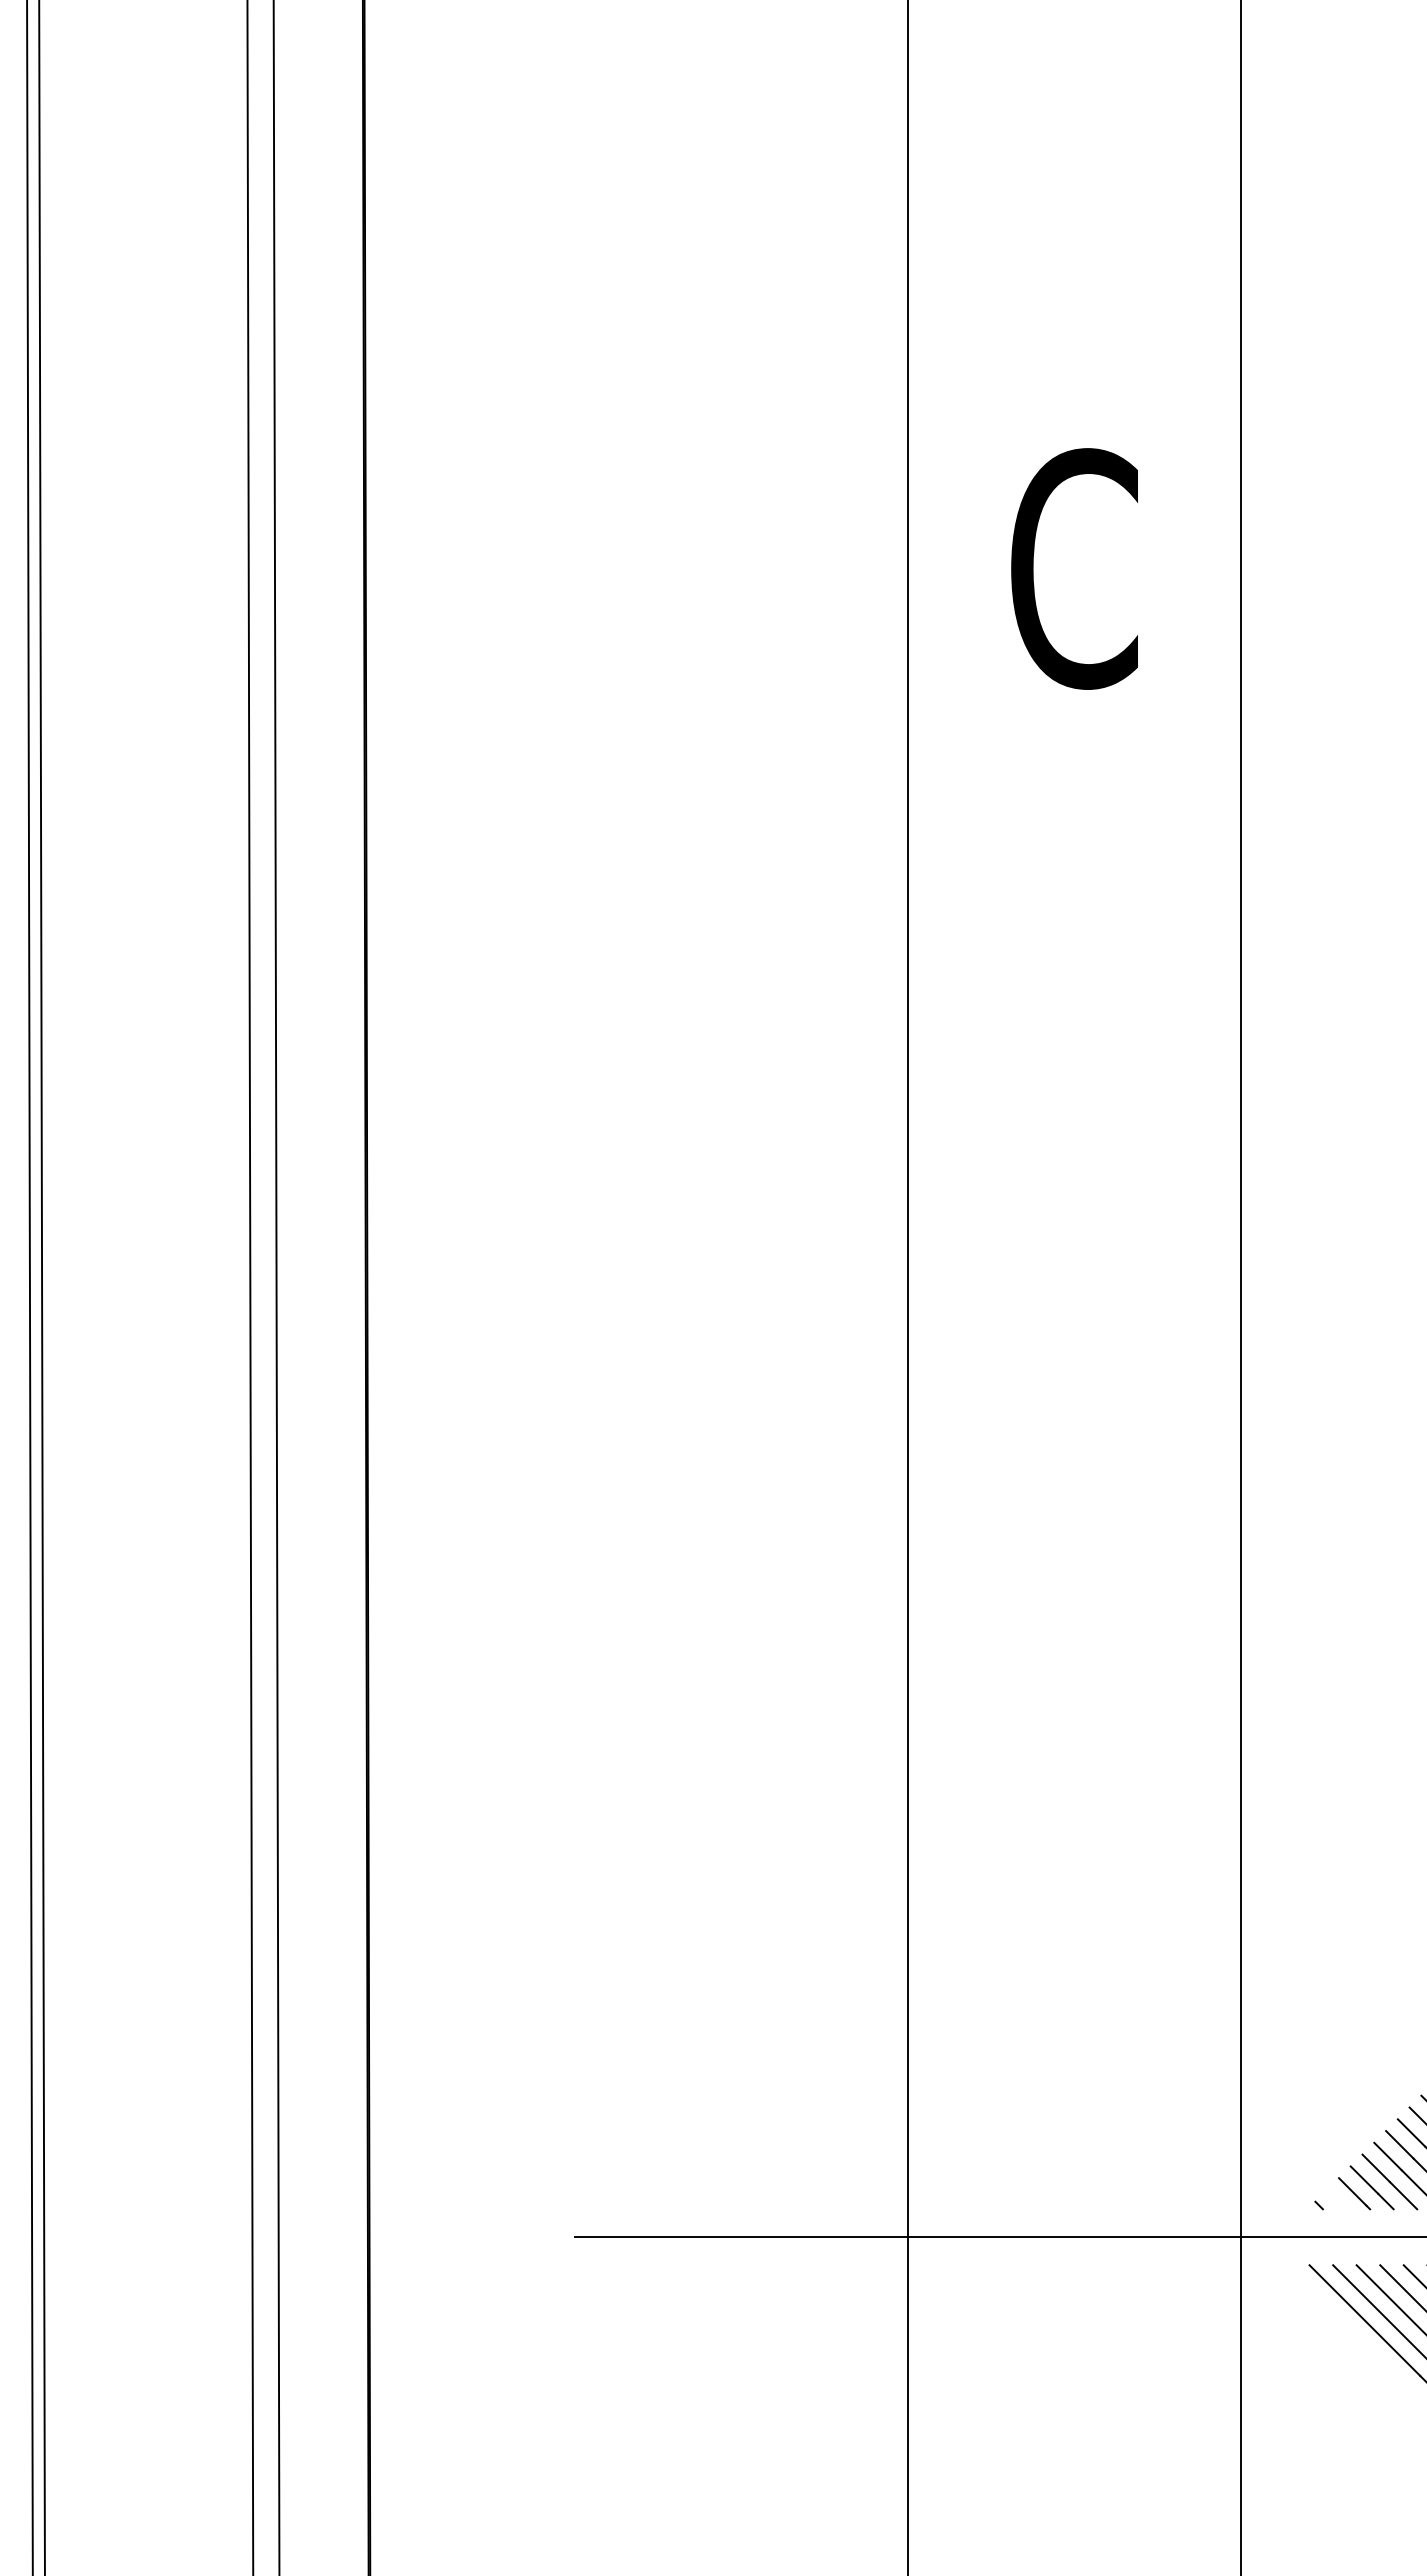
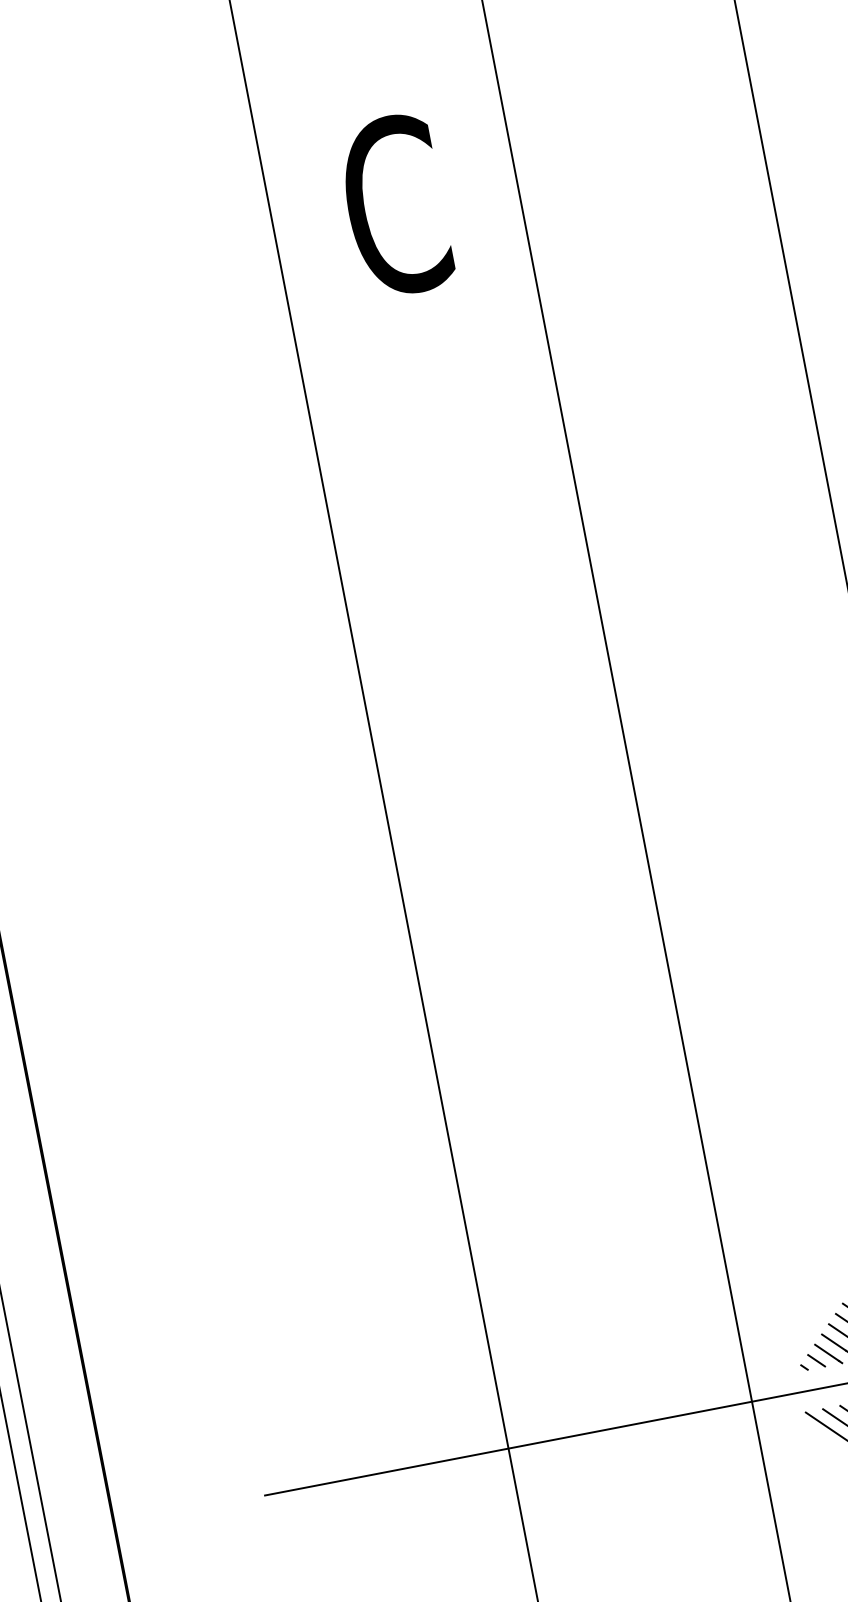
line: (1336, 2199) -> (816, 1360), added

